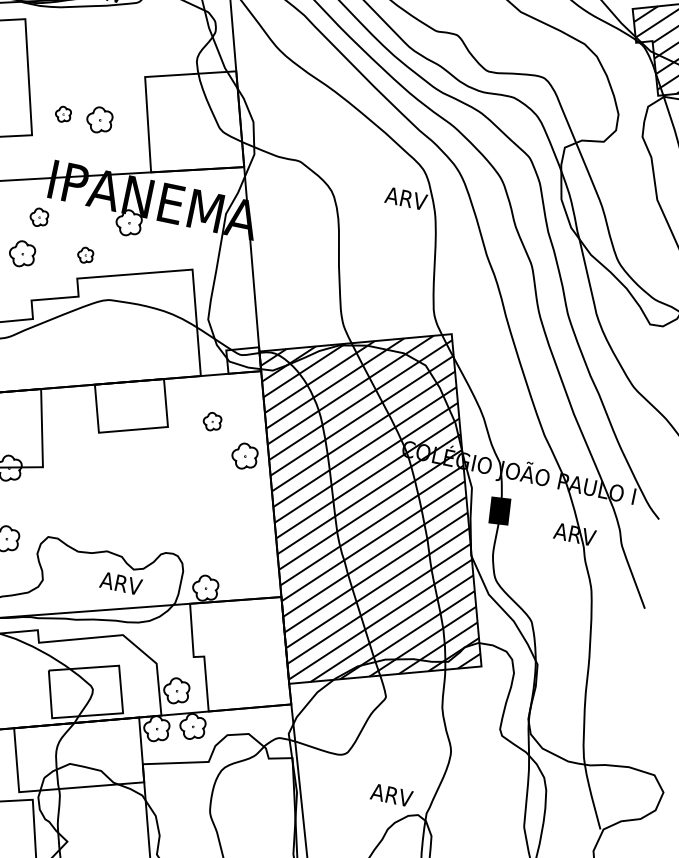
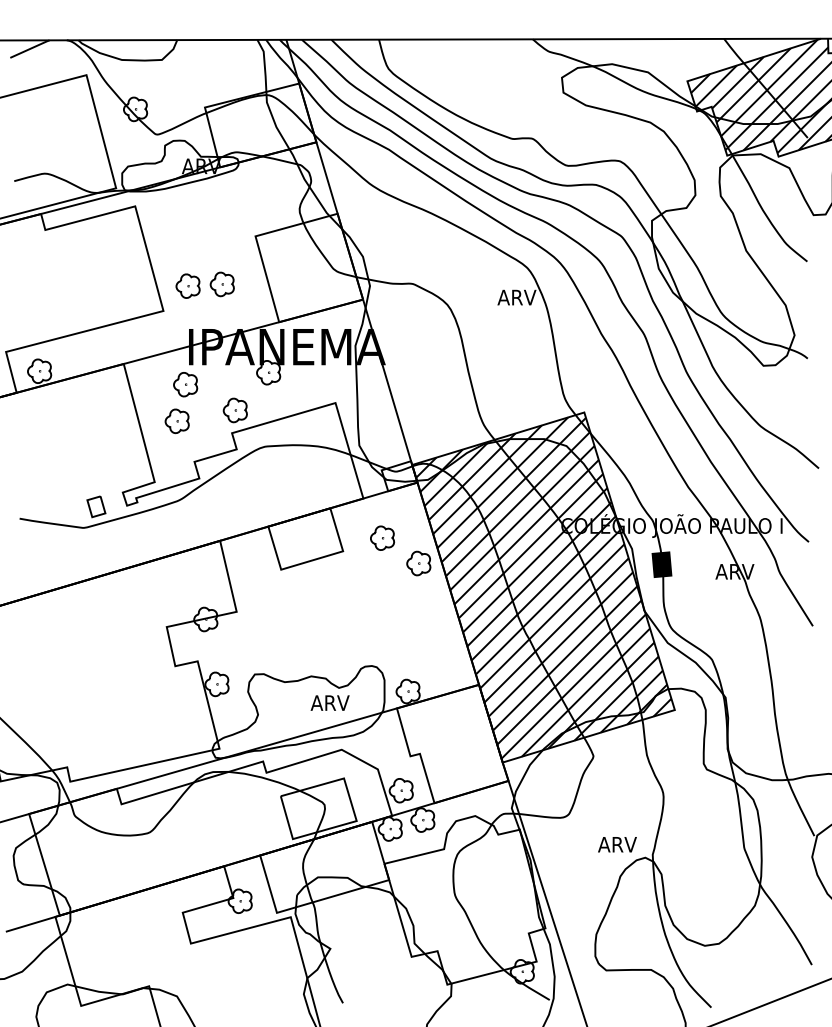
part: (62, 113) -> (187, 285), size x1.67
part: (39, 217) -> (185, 384), size x1.43
part: (84, 255) -> (234, 410), size x1.67
part: (212, 421) -> (382, 537), size x1.43

